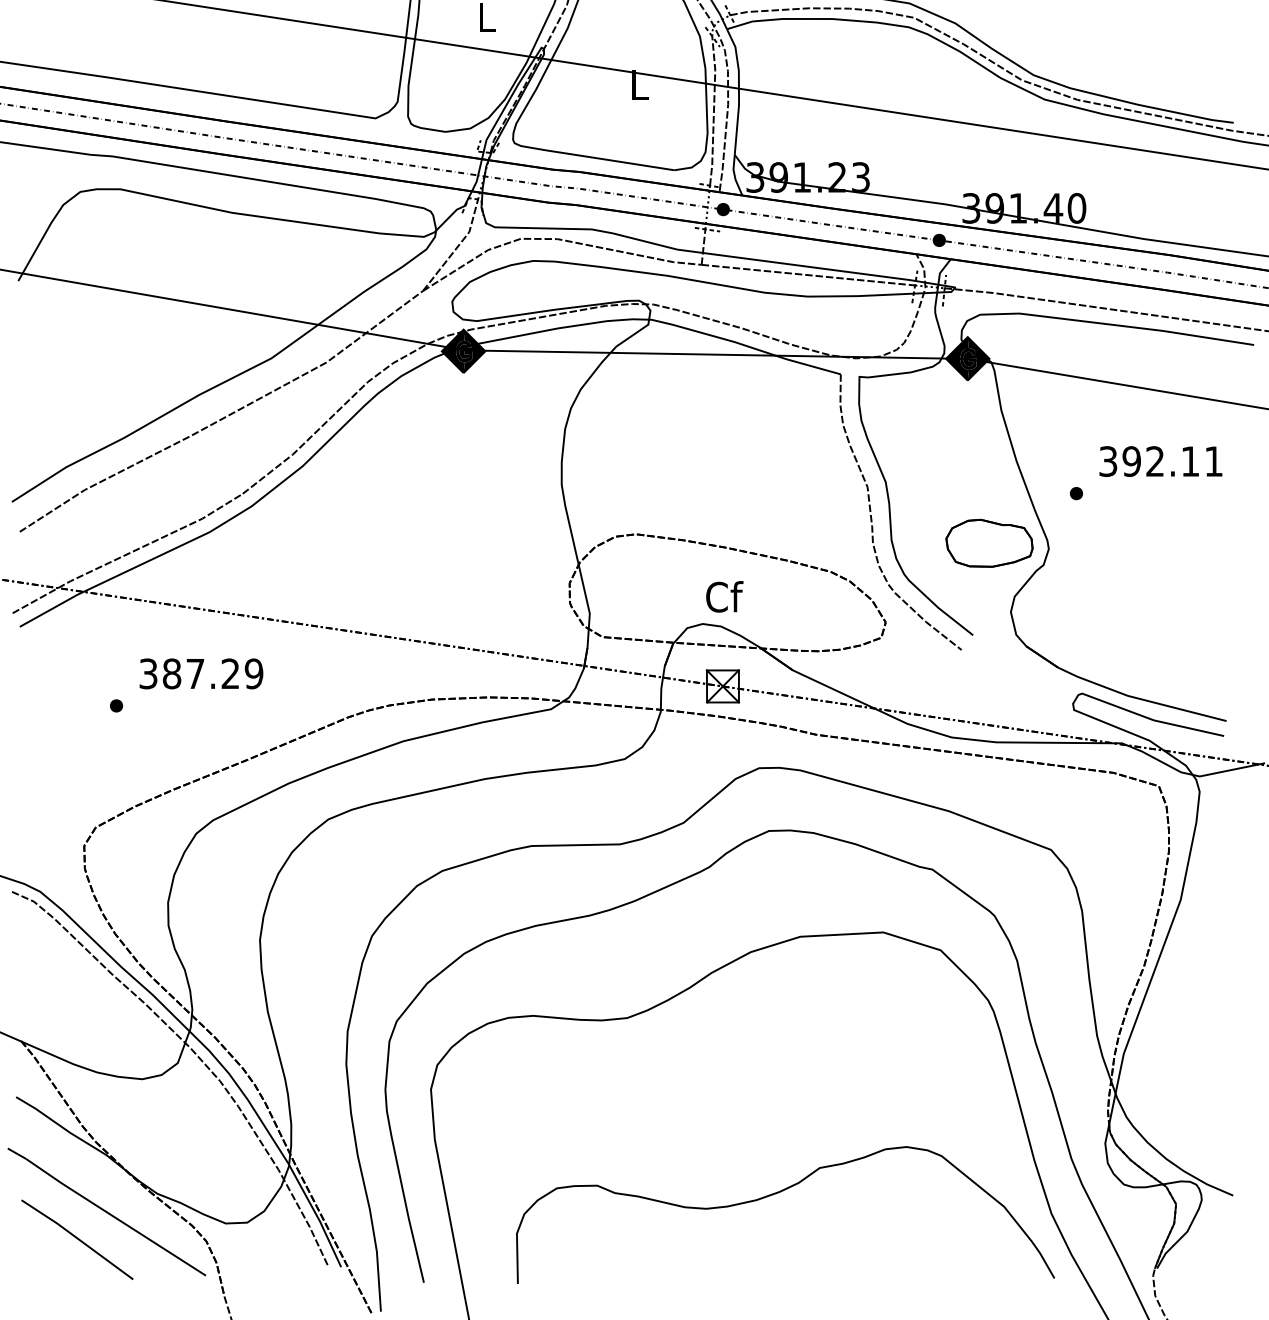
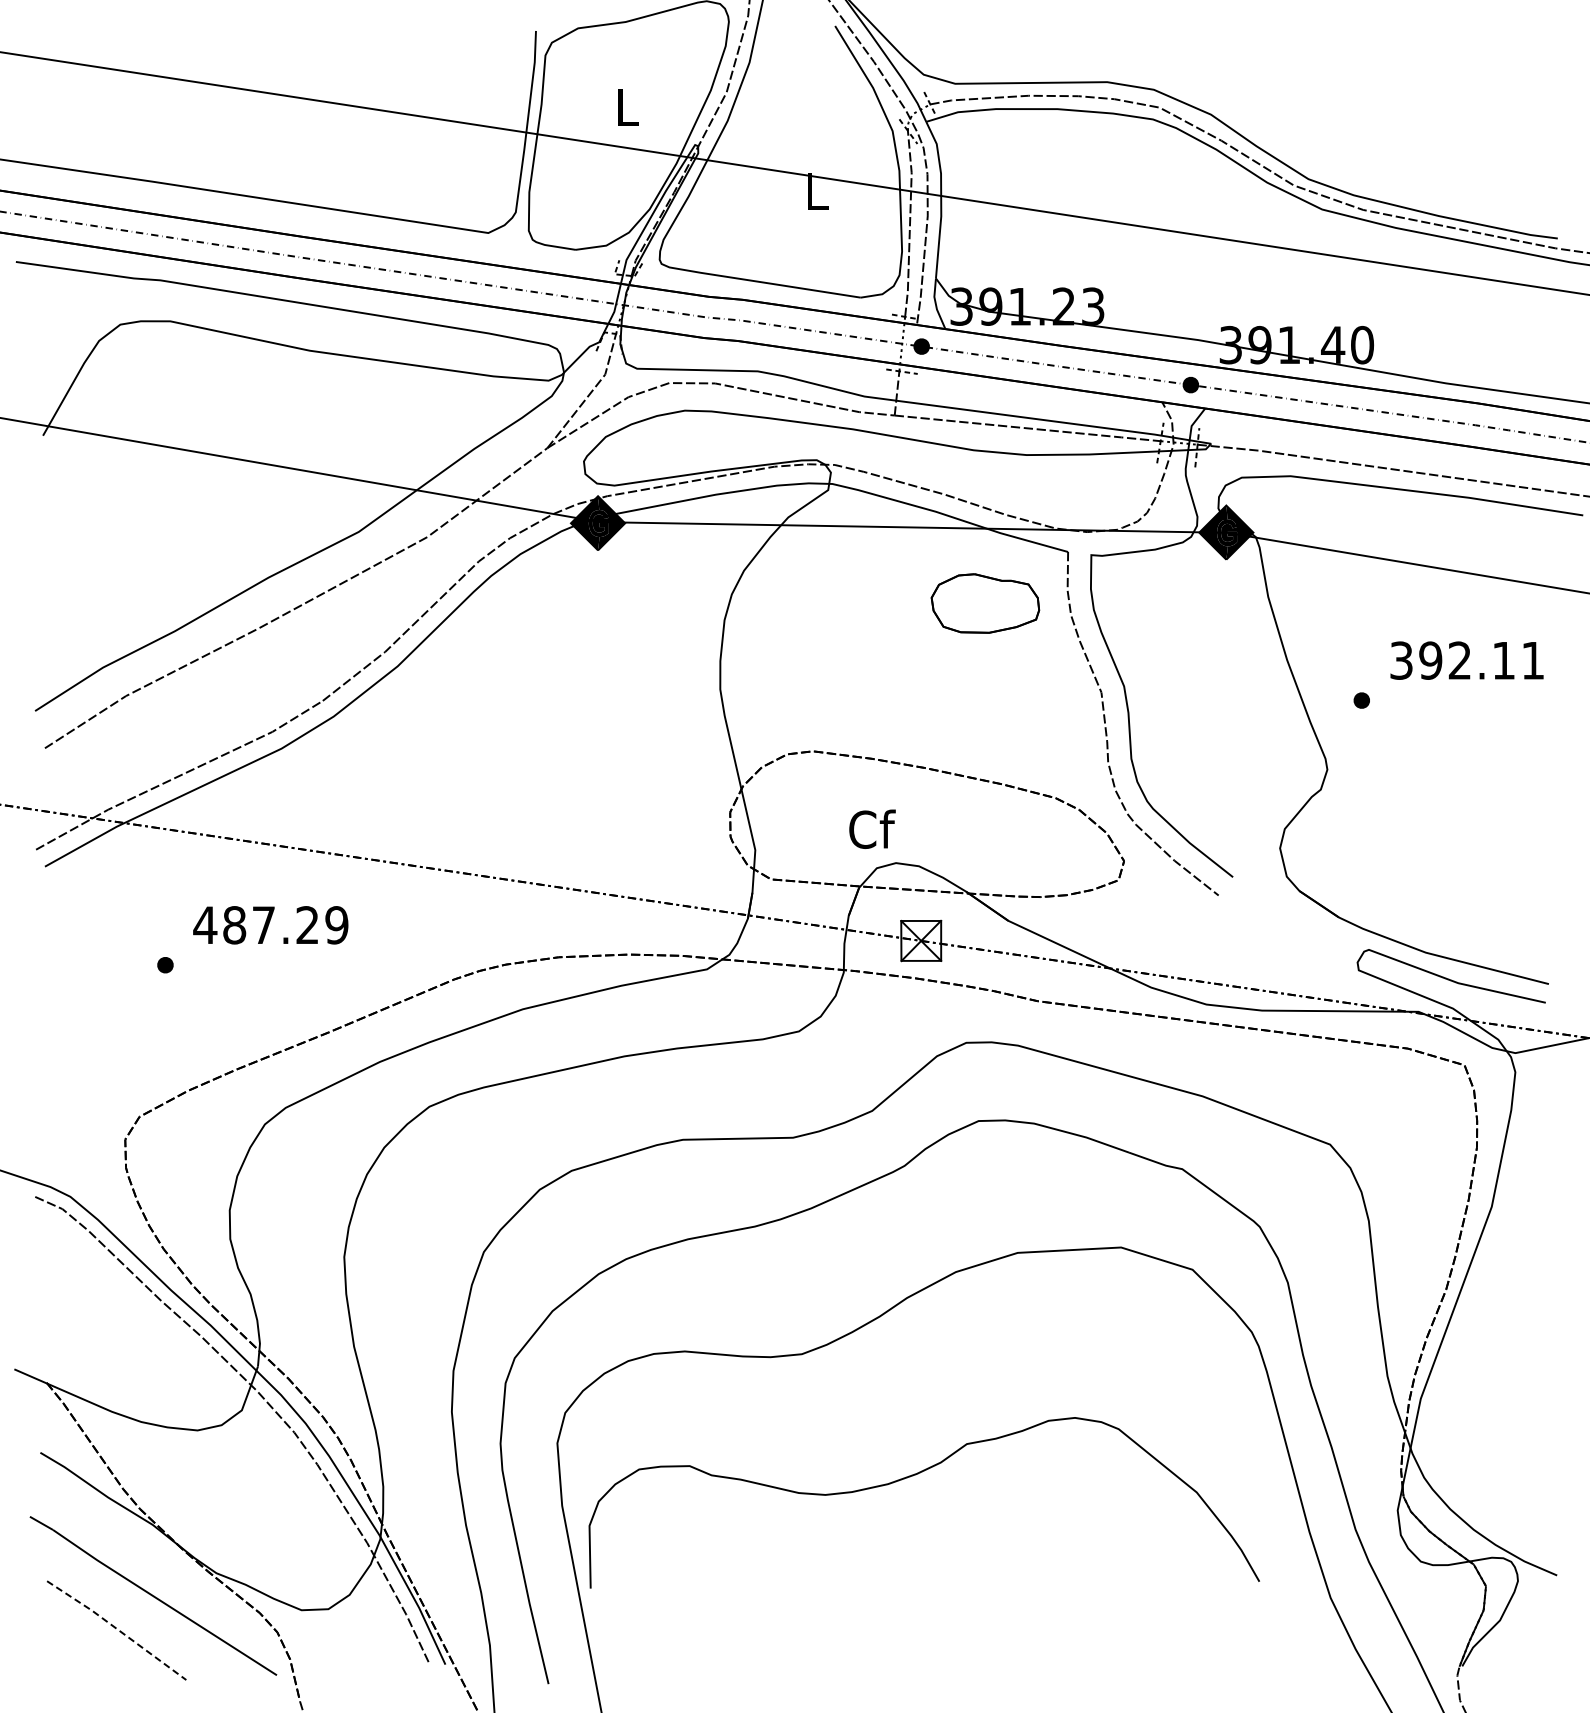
part: (989, 543) -> (985, 603), moved
text: (724, 596) -> (872, 828), moved
text: (148, 674) -> (205, 925), 387.29 -> 487.29
curve: (776, 1194) -> (913, 1476), moved
line: (78, 1238) -> (117, 1629), solid -> dashed

